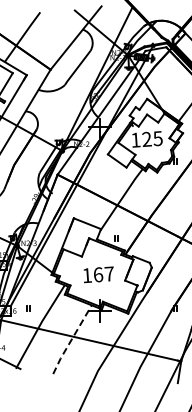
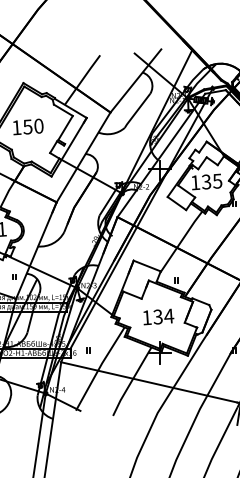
text: (146, 139) -> (206, 182), 125 -> 135
text: (103, 274) -> (163, 316), 167 -> 134
line: (71, 339) -> (131, 381), dashed -> solid

